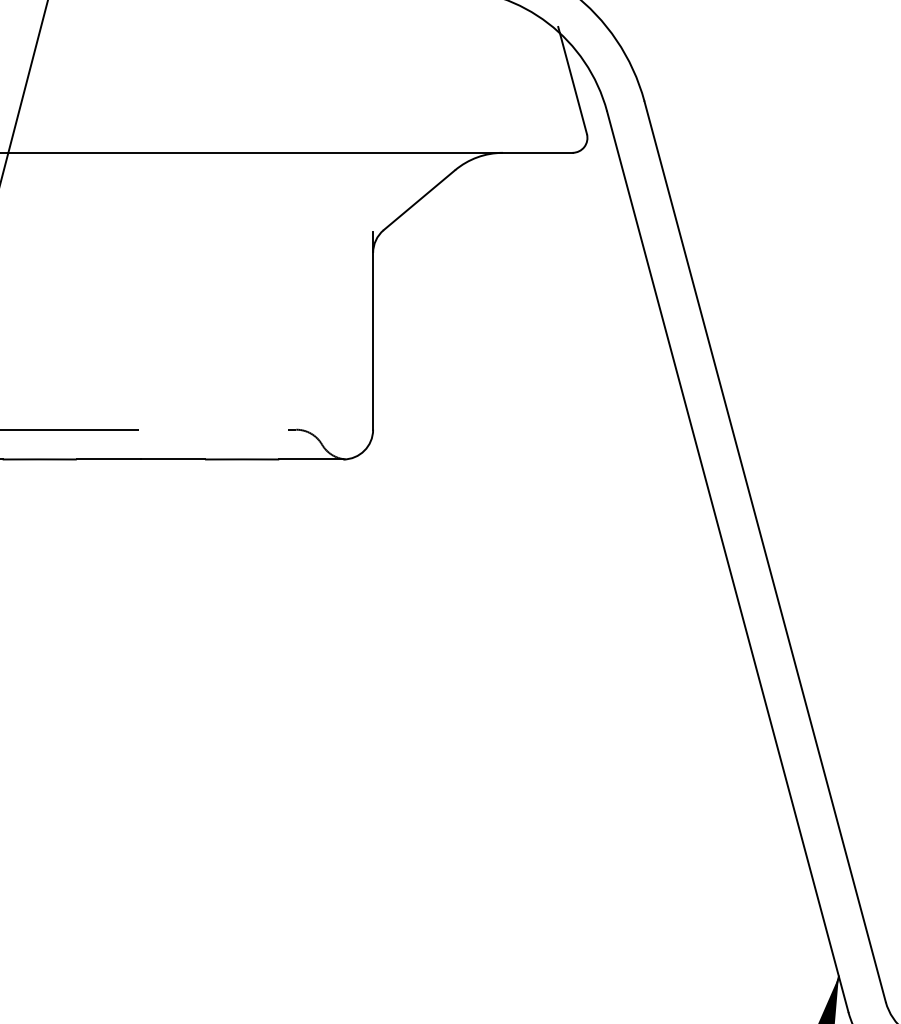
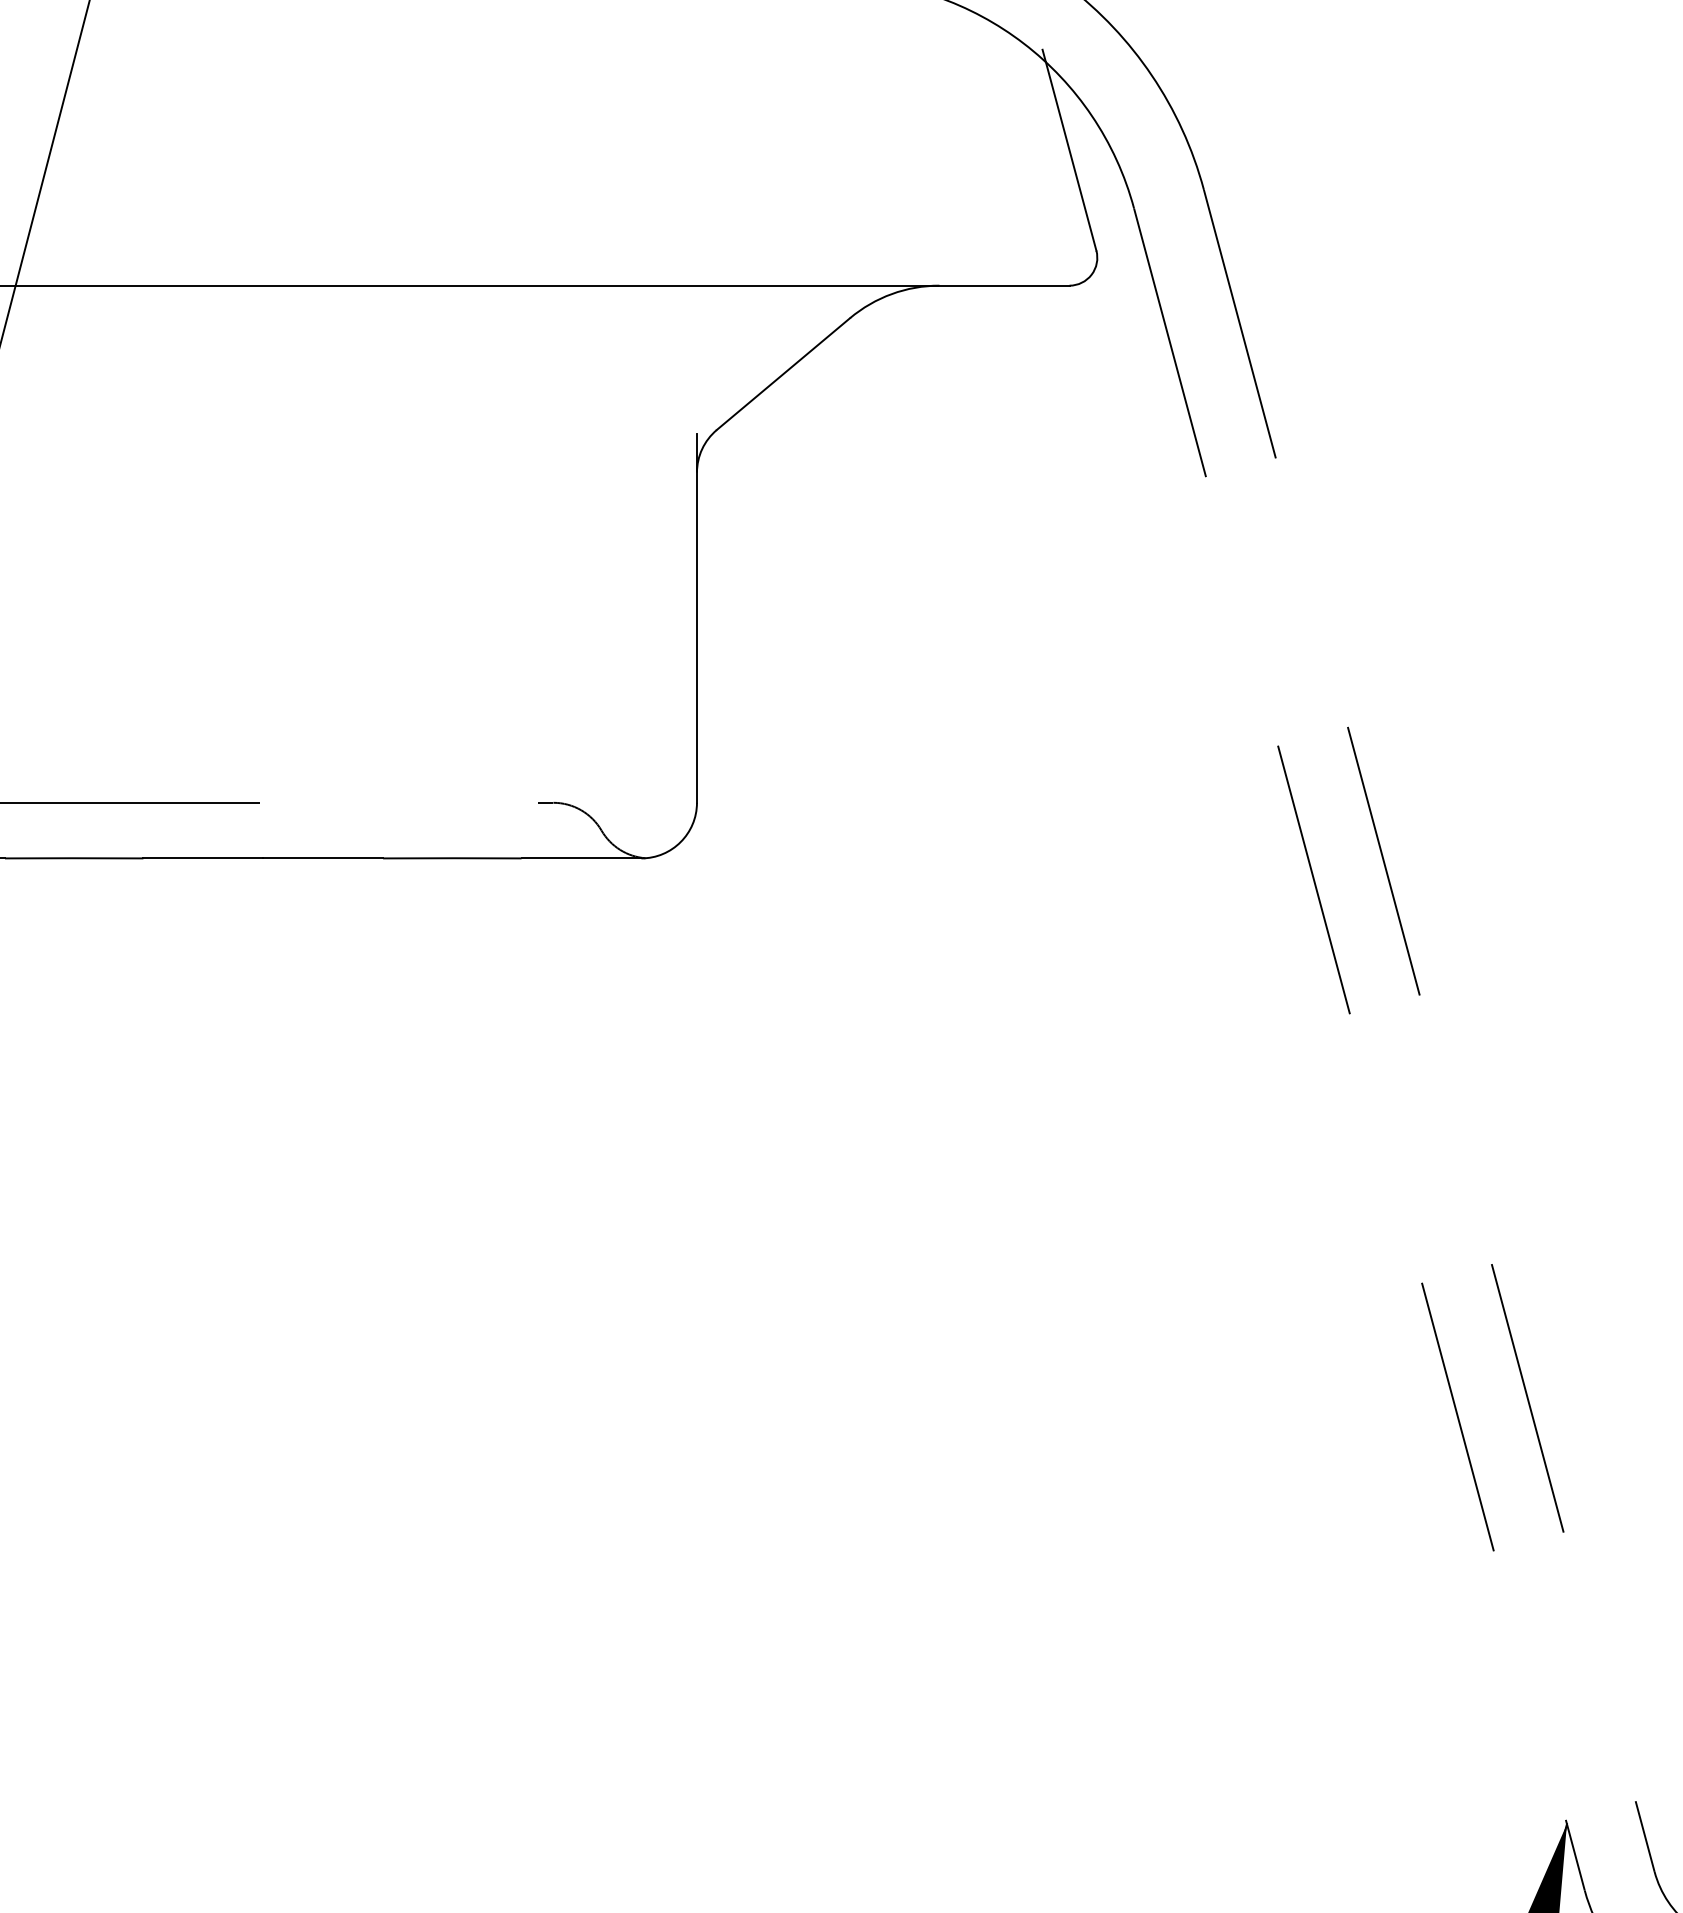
line: (765, 552) -> (1429, 1032), solid -> dashed
line: (727, 562) -> (1358, 1050), solid -> dashed

